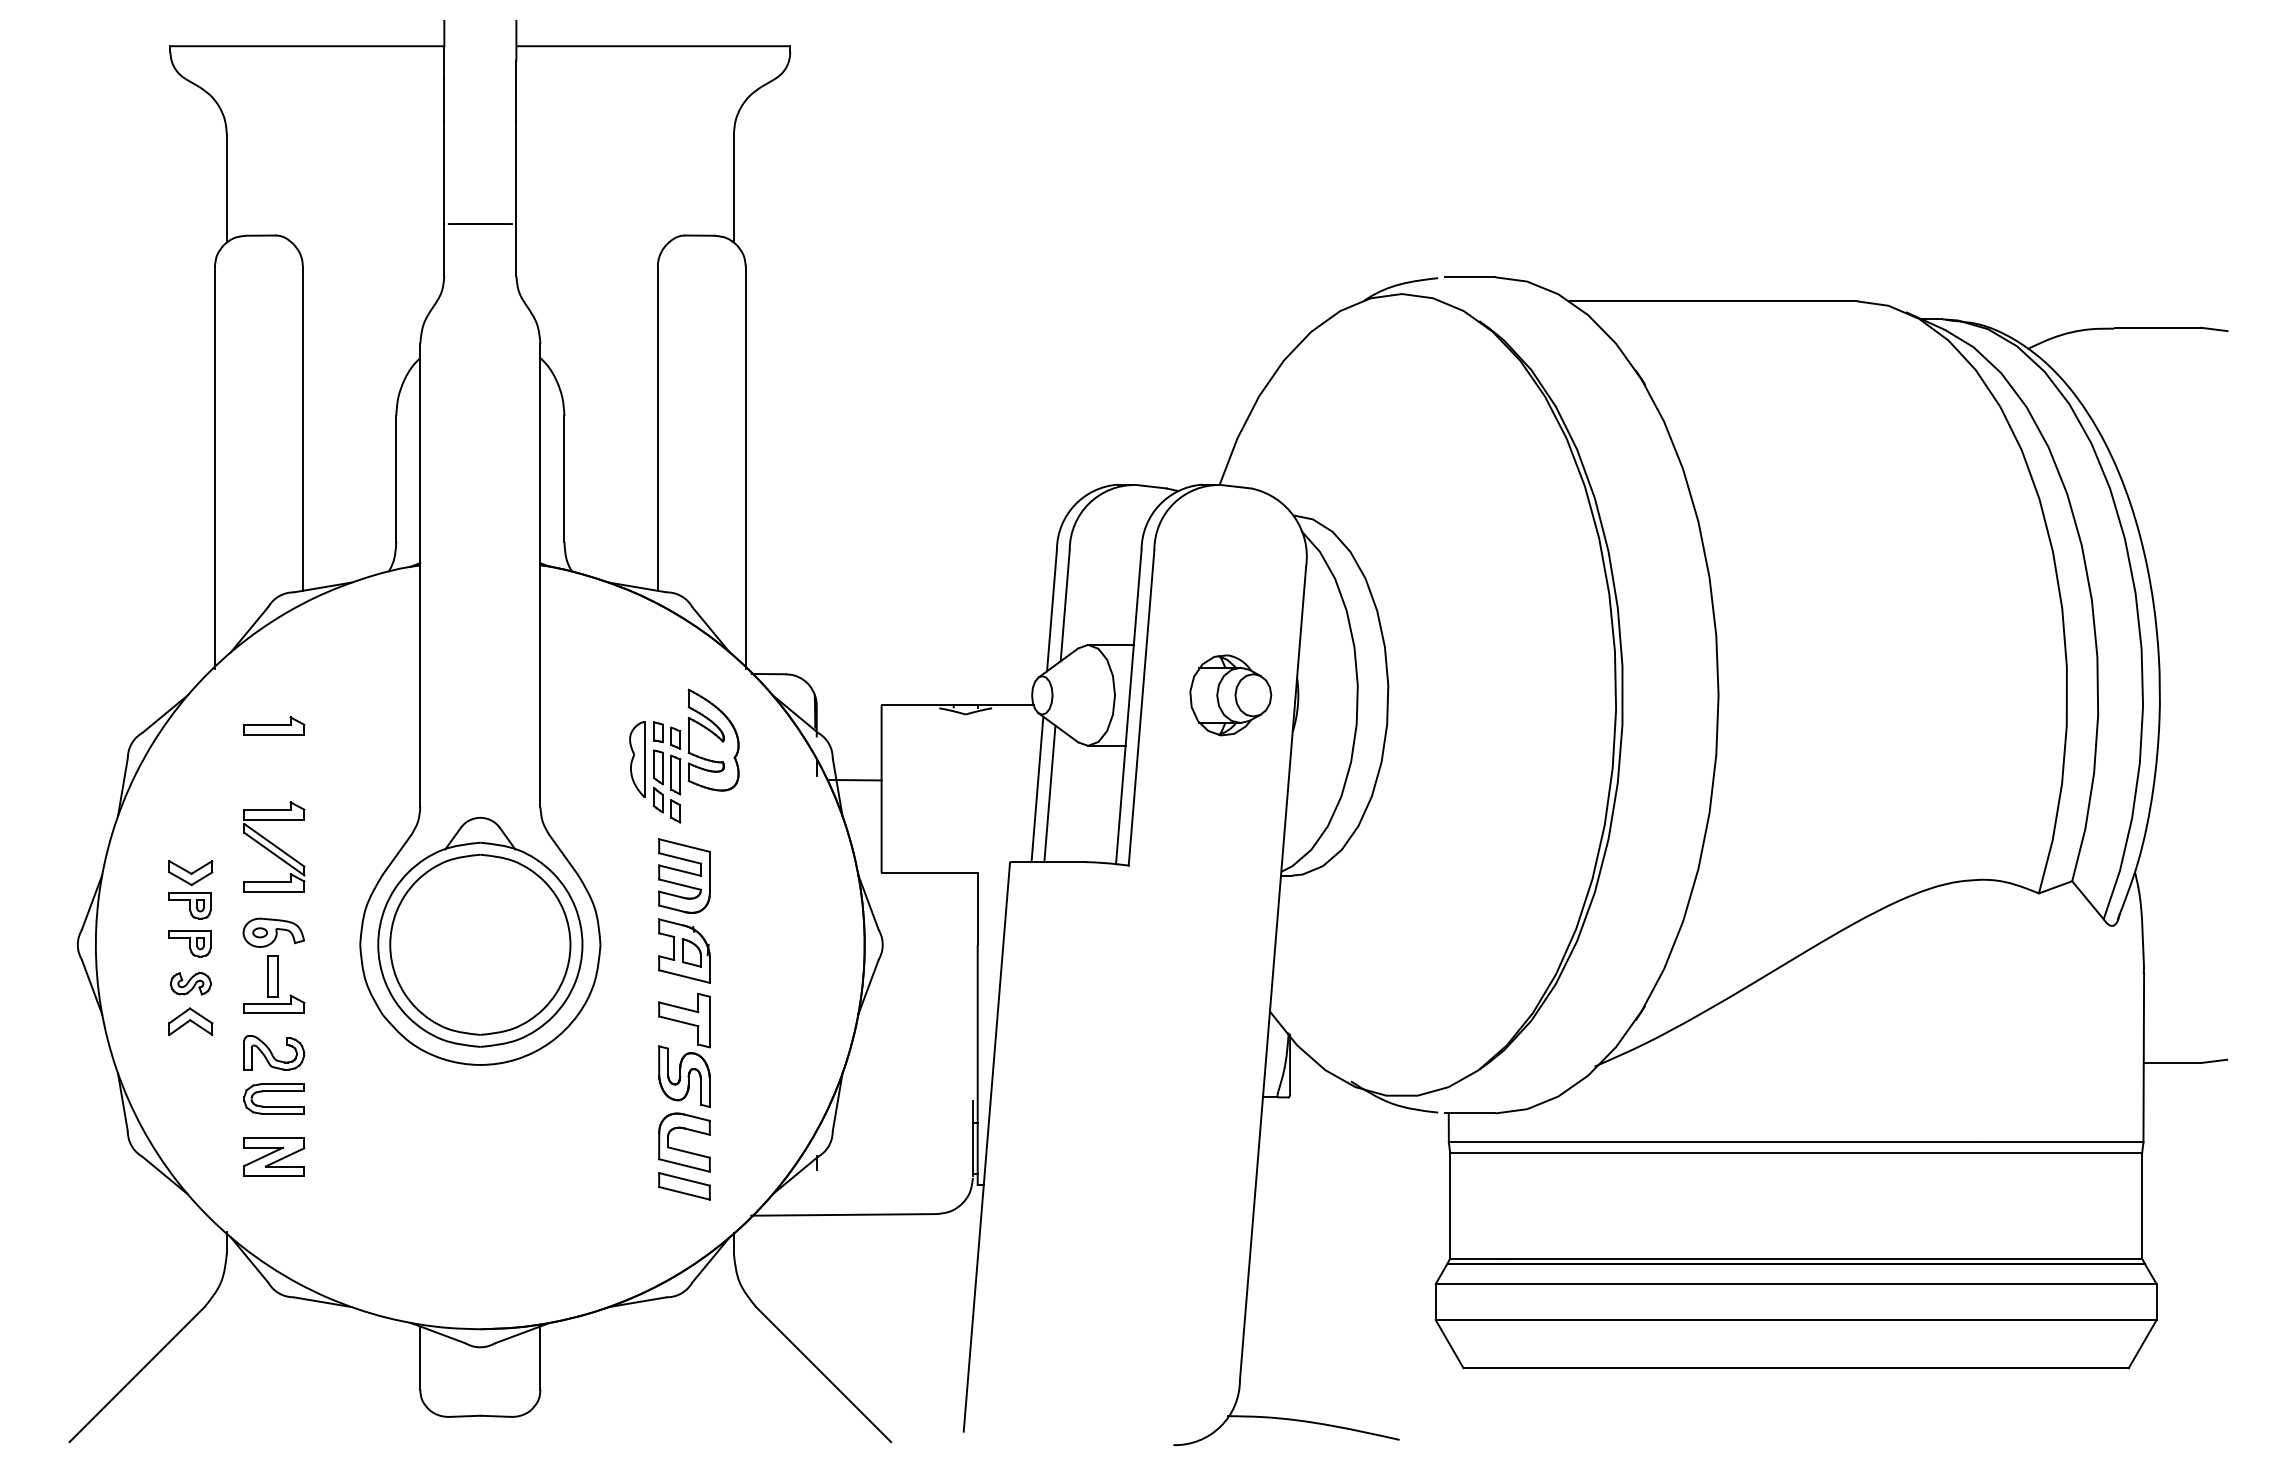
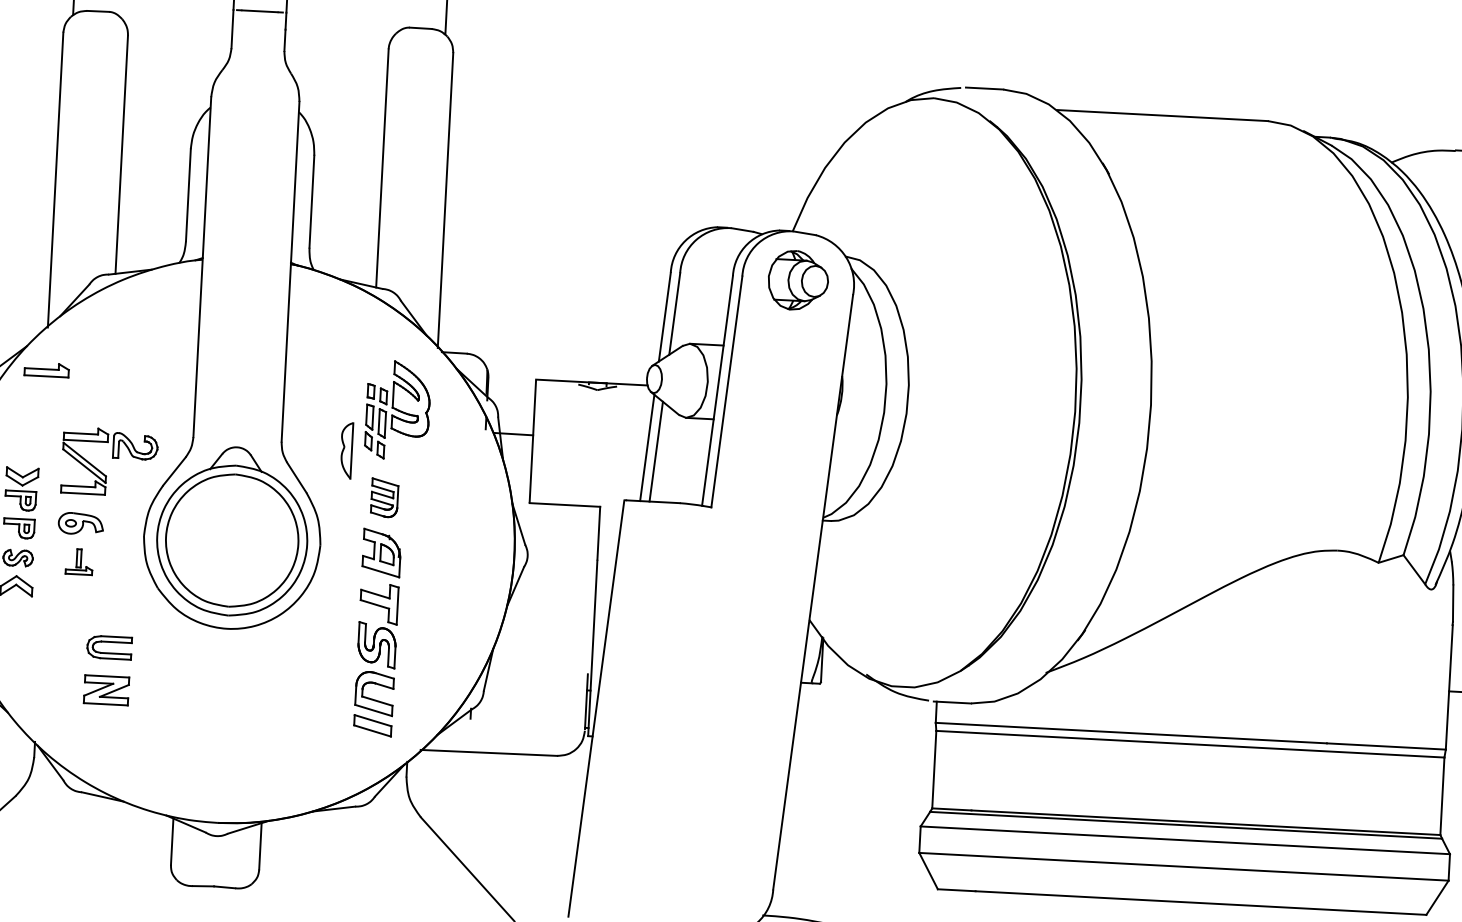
part: (1230, 695) -> (798, 280), moved
part: (274, 725) -> (46, 369), moved
part: (637, 759) -> (346, 450), moved
part: (684, 875) -> (384, 497), size x0.7
part: (274, 984) -> (79, 561), size x0.6
part: (274, 1052) -> (135, 446), moved
part: (273, 1091) -> (109, 642), moved
part: (274, 1156) -> (106, 689), moved

